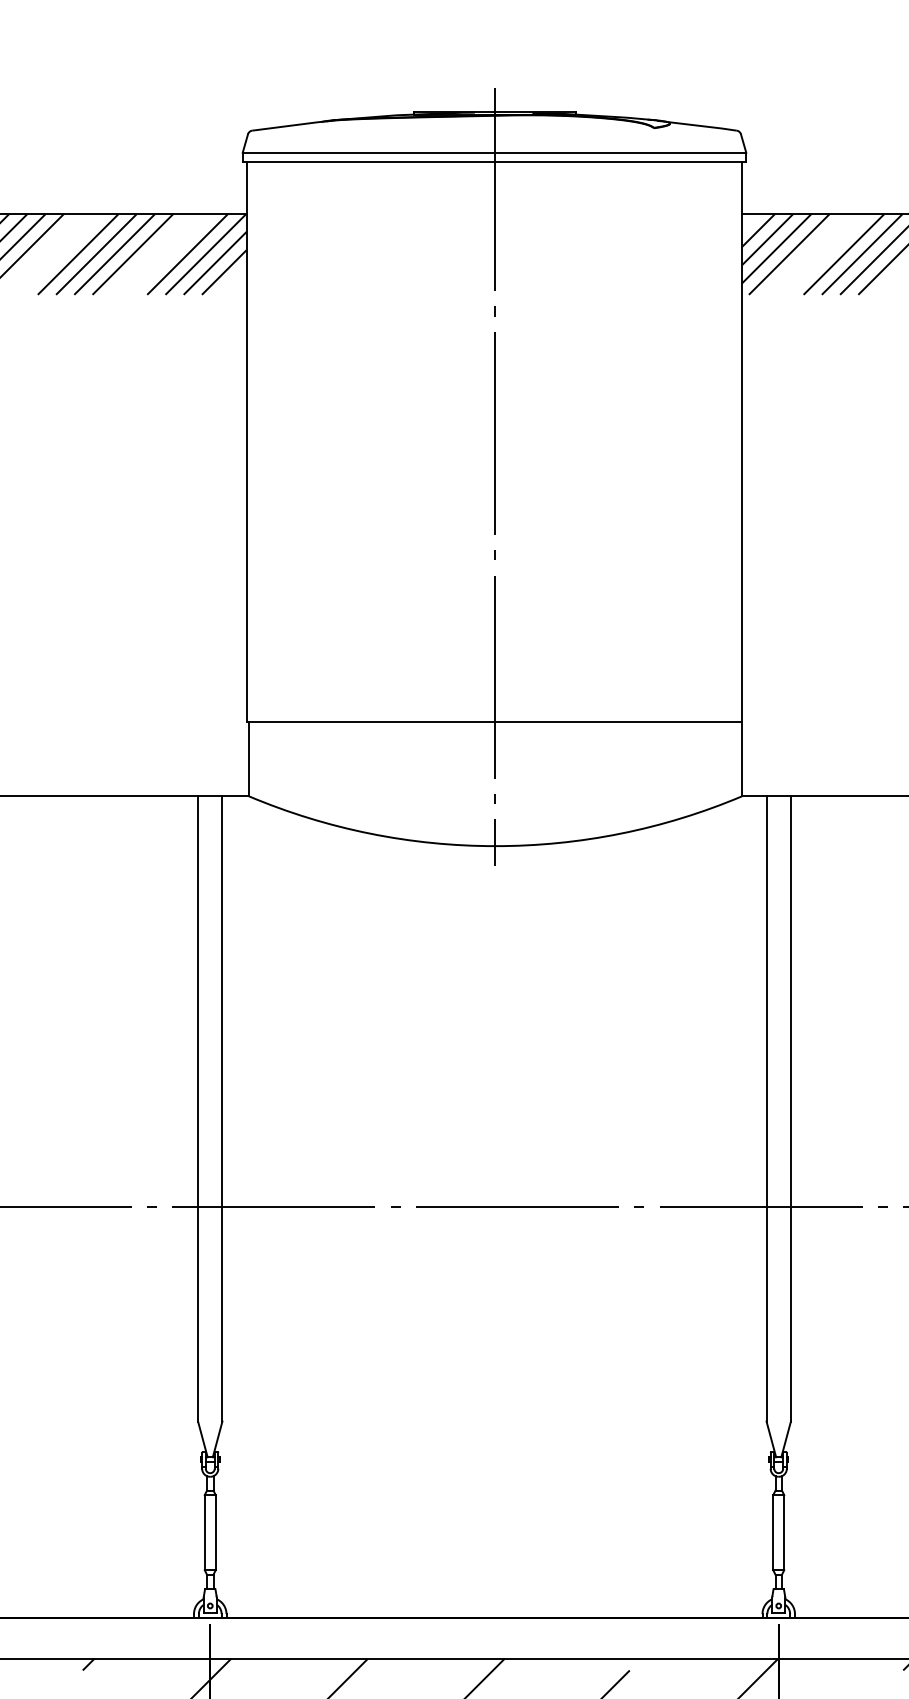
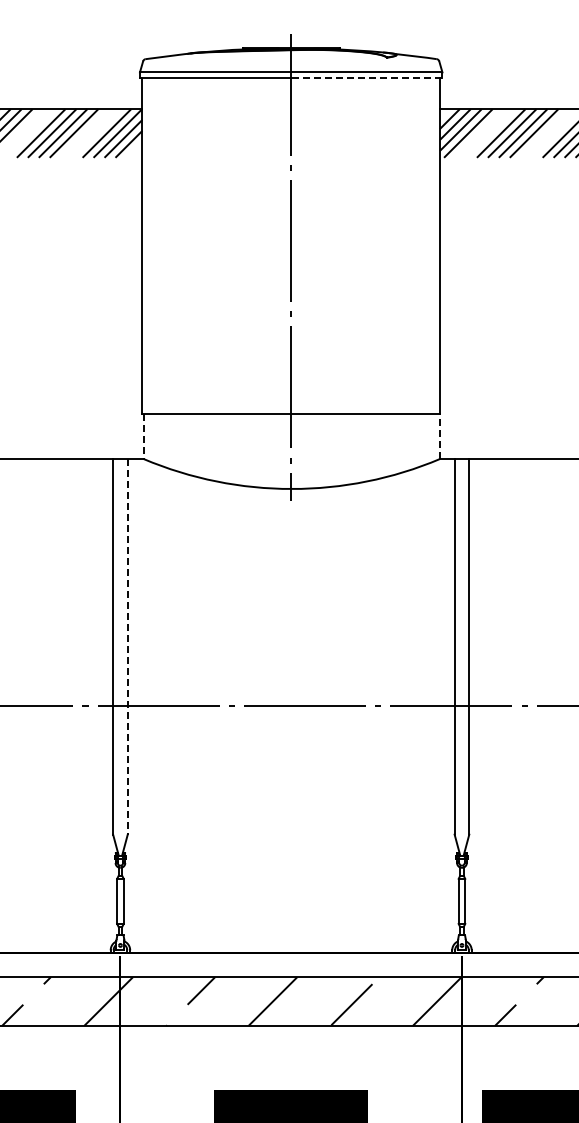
line: (619, 161) -> (366, 77), solid -> dashed
line: (743, 758) -> (440, 436), solid -> dashed
line: (248, 760) -> (143, 437), solid -> dashed
line: (221, 1108) -> (127, 646), solid -> dashed

